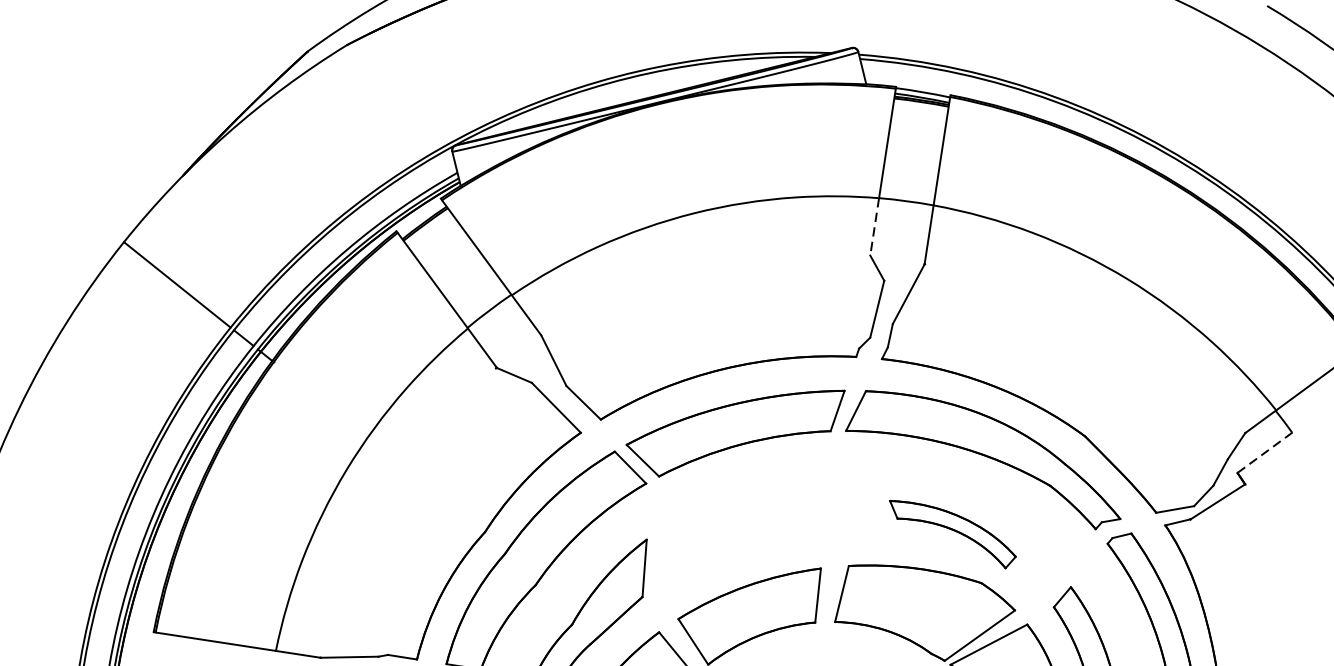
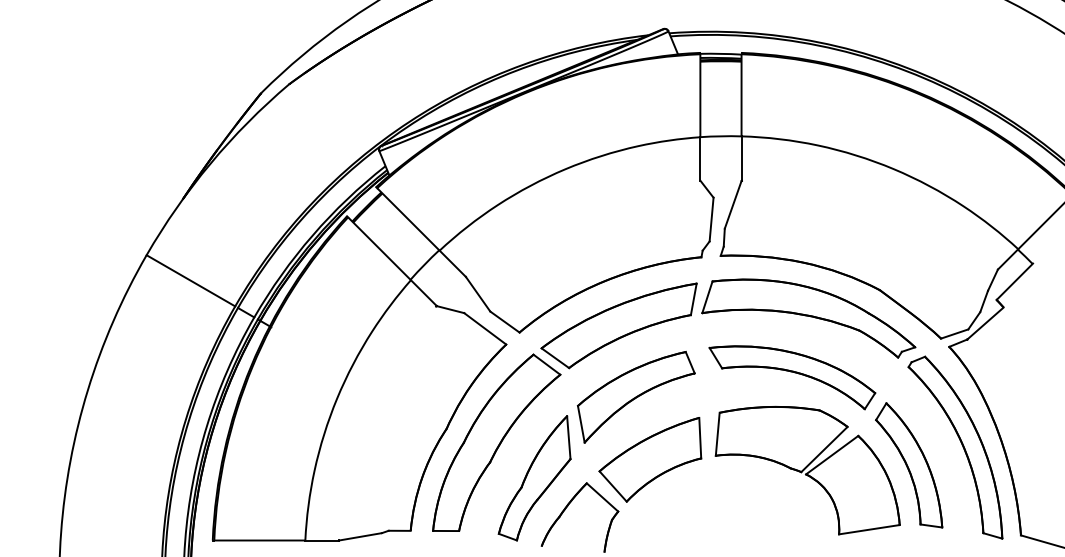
line: (874, 226) -> (700, 158), dashed -> solid
line: (1264, 452) -> (1014, 281), dashed -> solid
part: (741, 527) -> (635, 396), added
part: (952, 534) -> (792, 377), size x1.67

